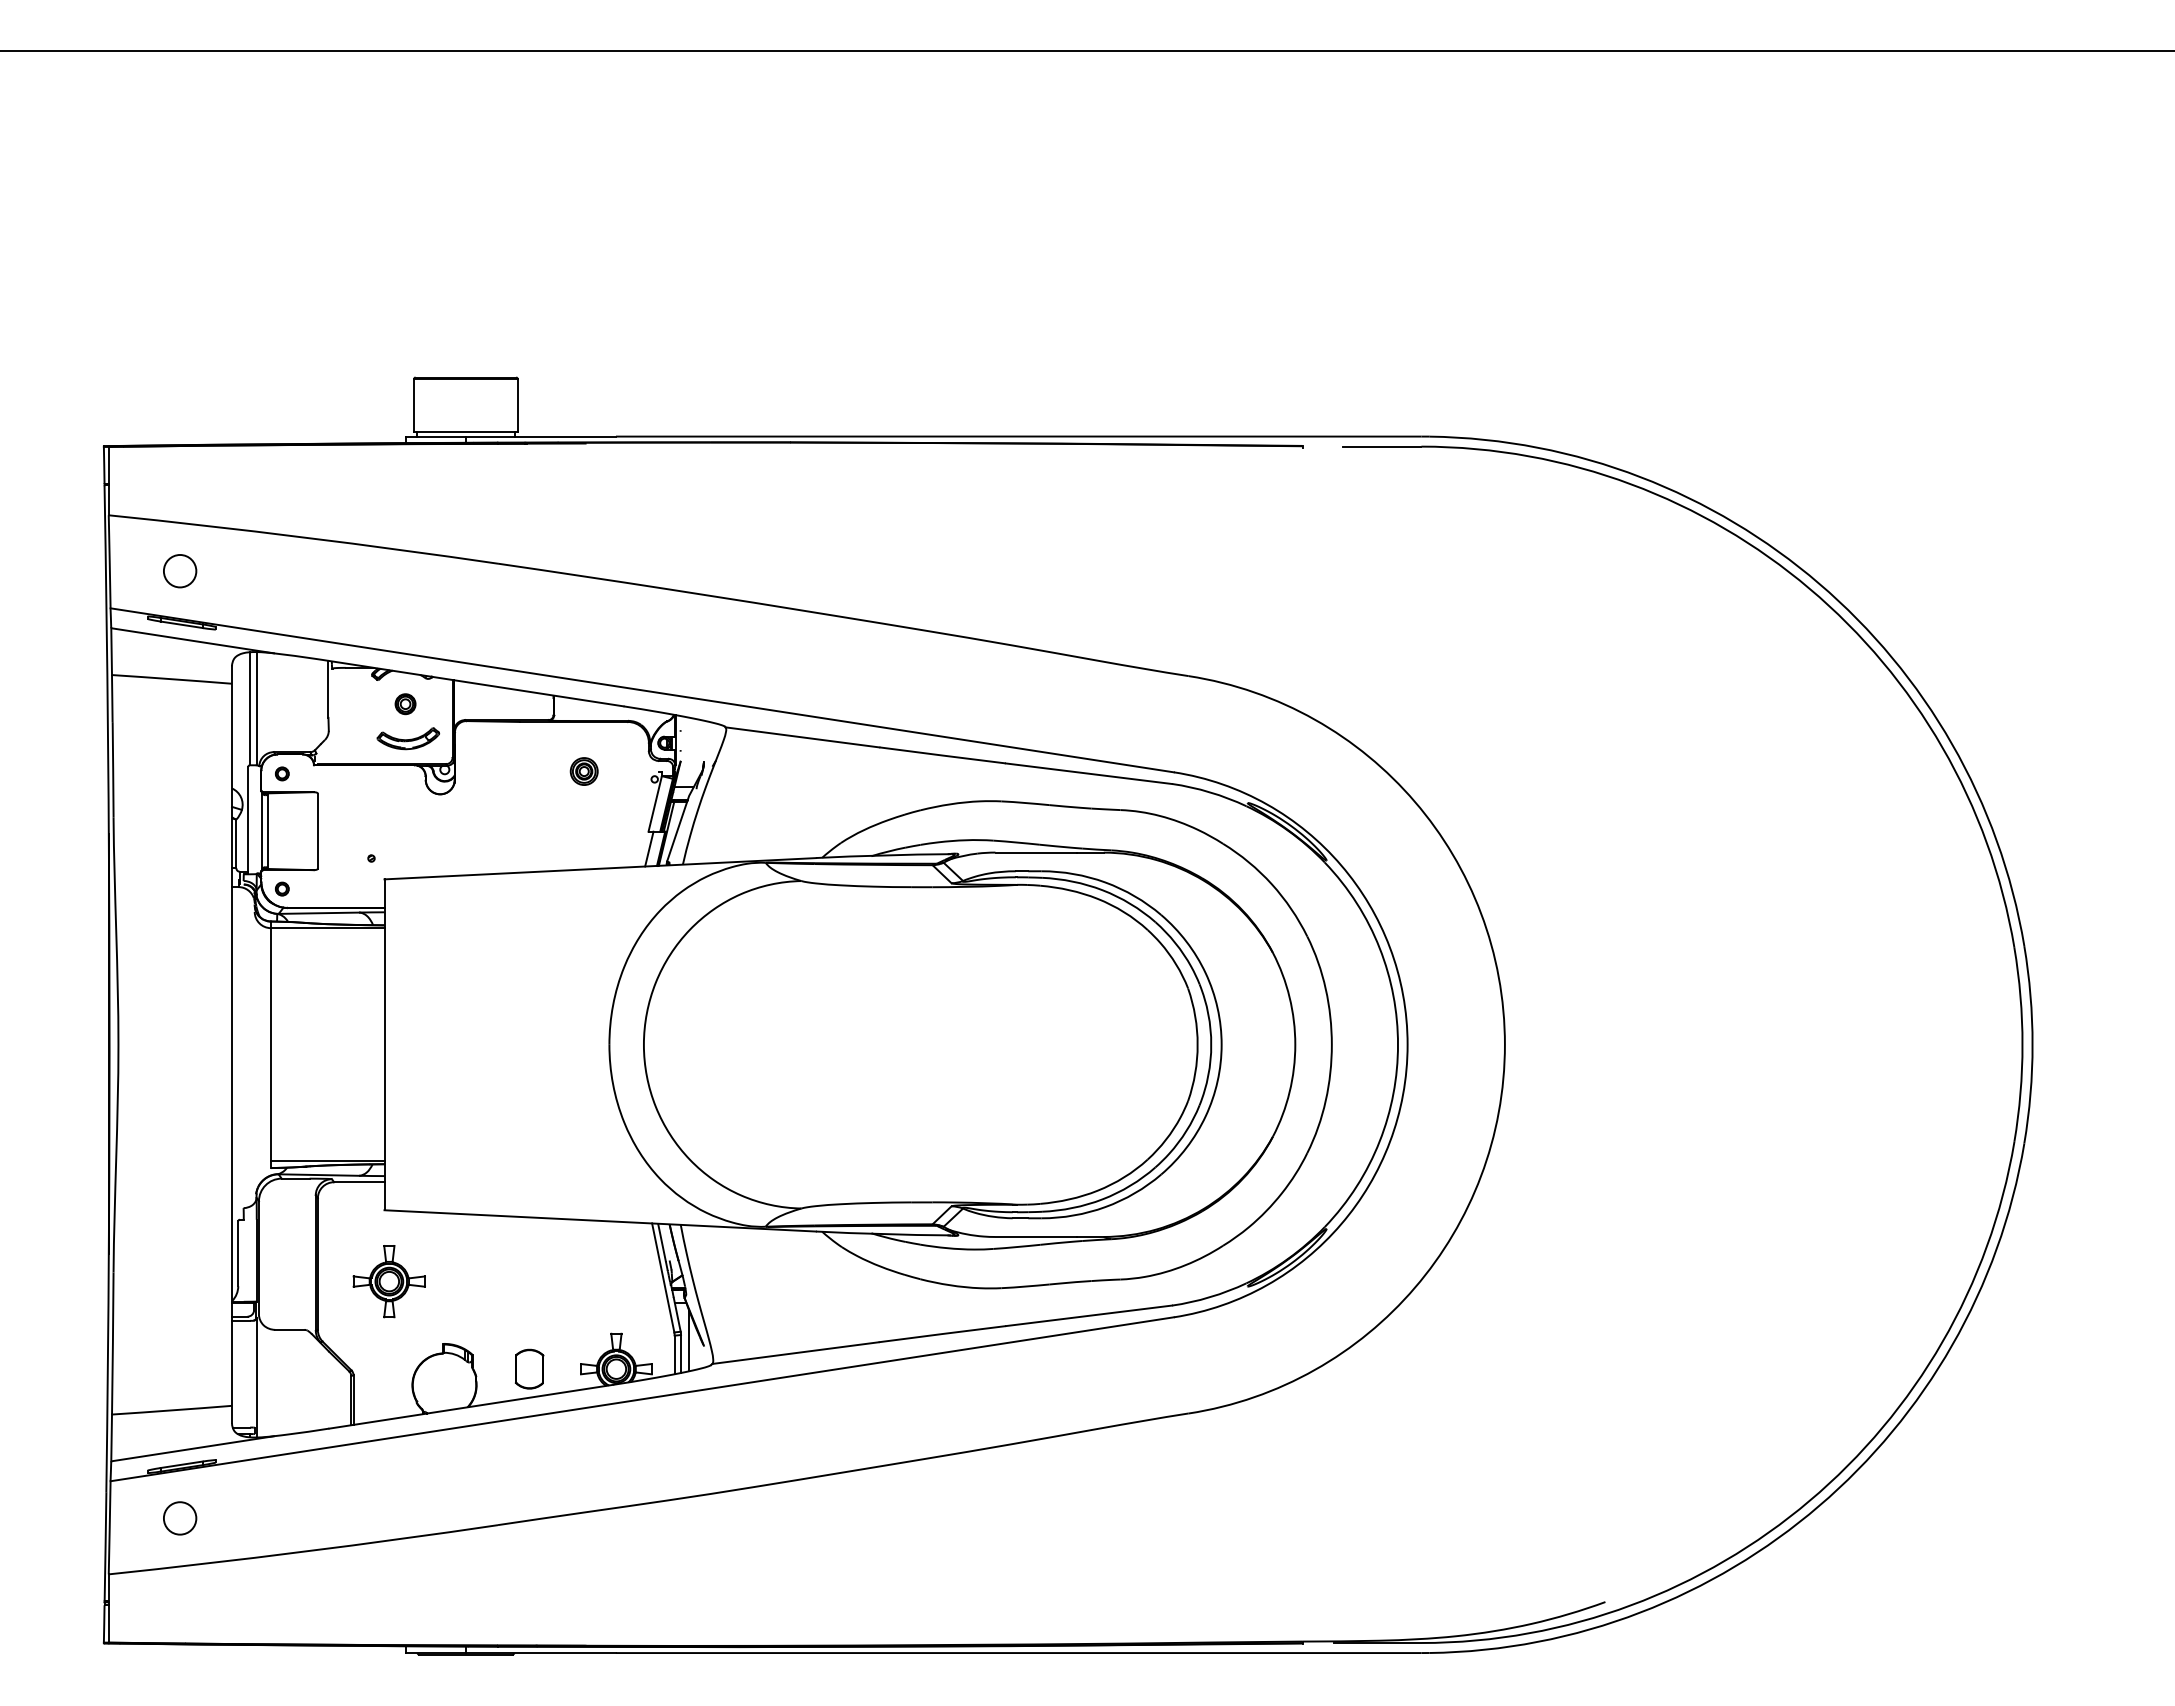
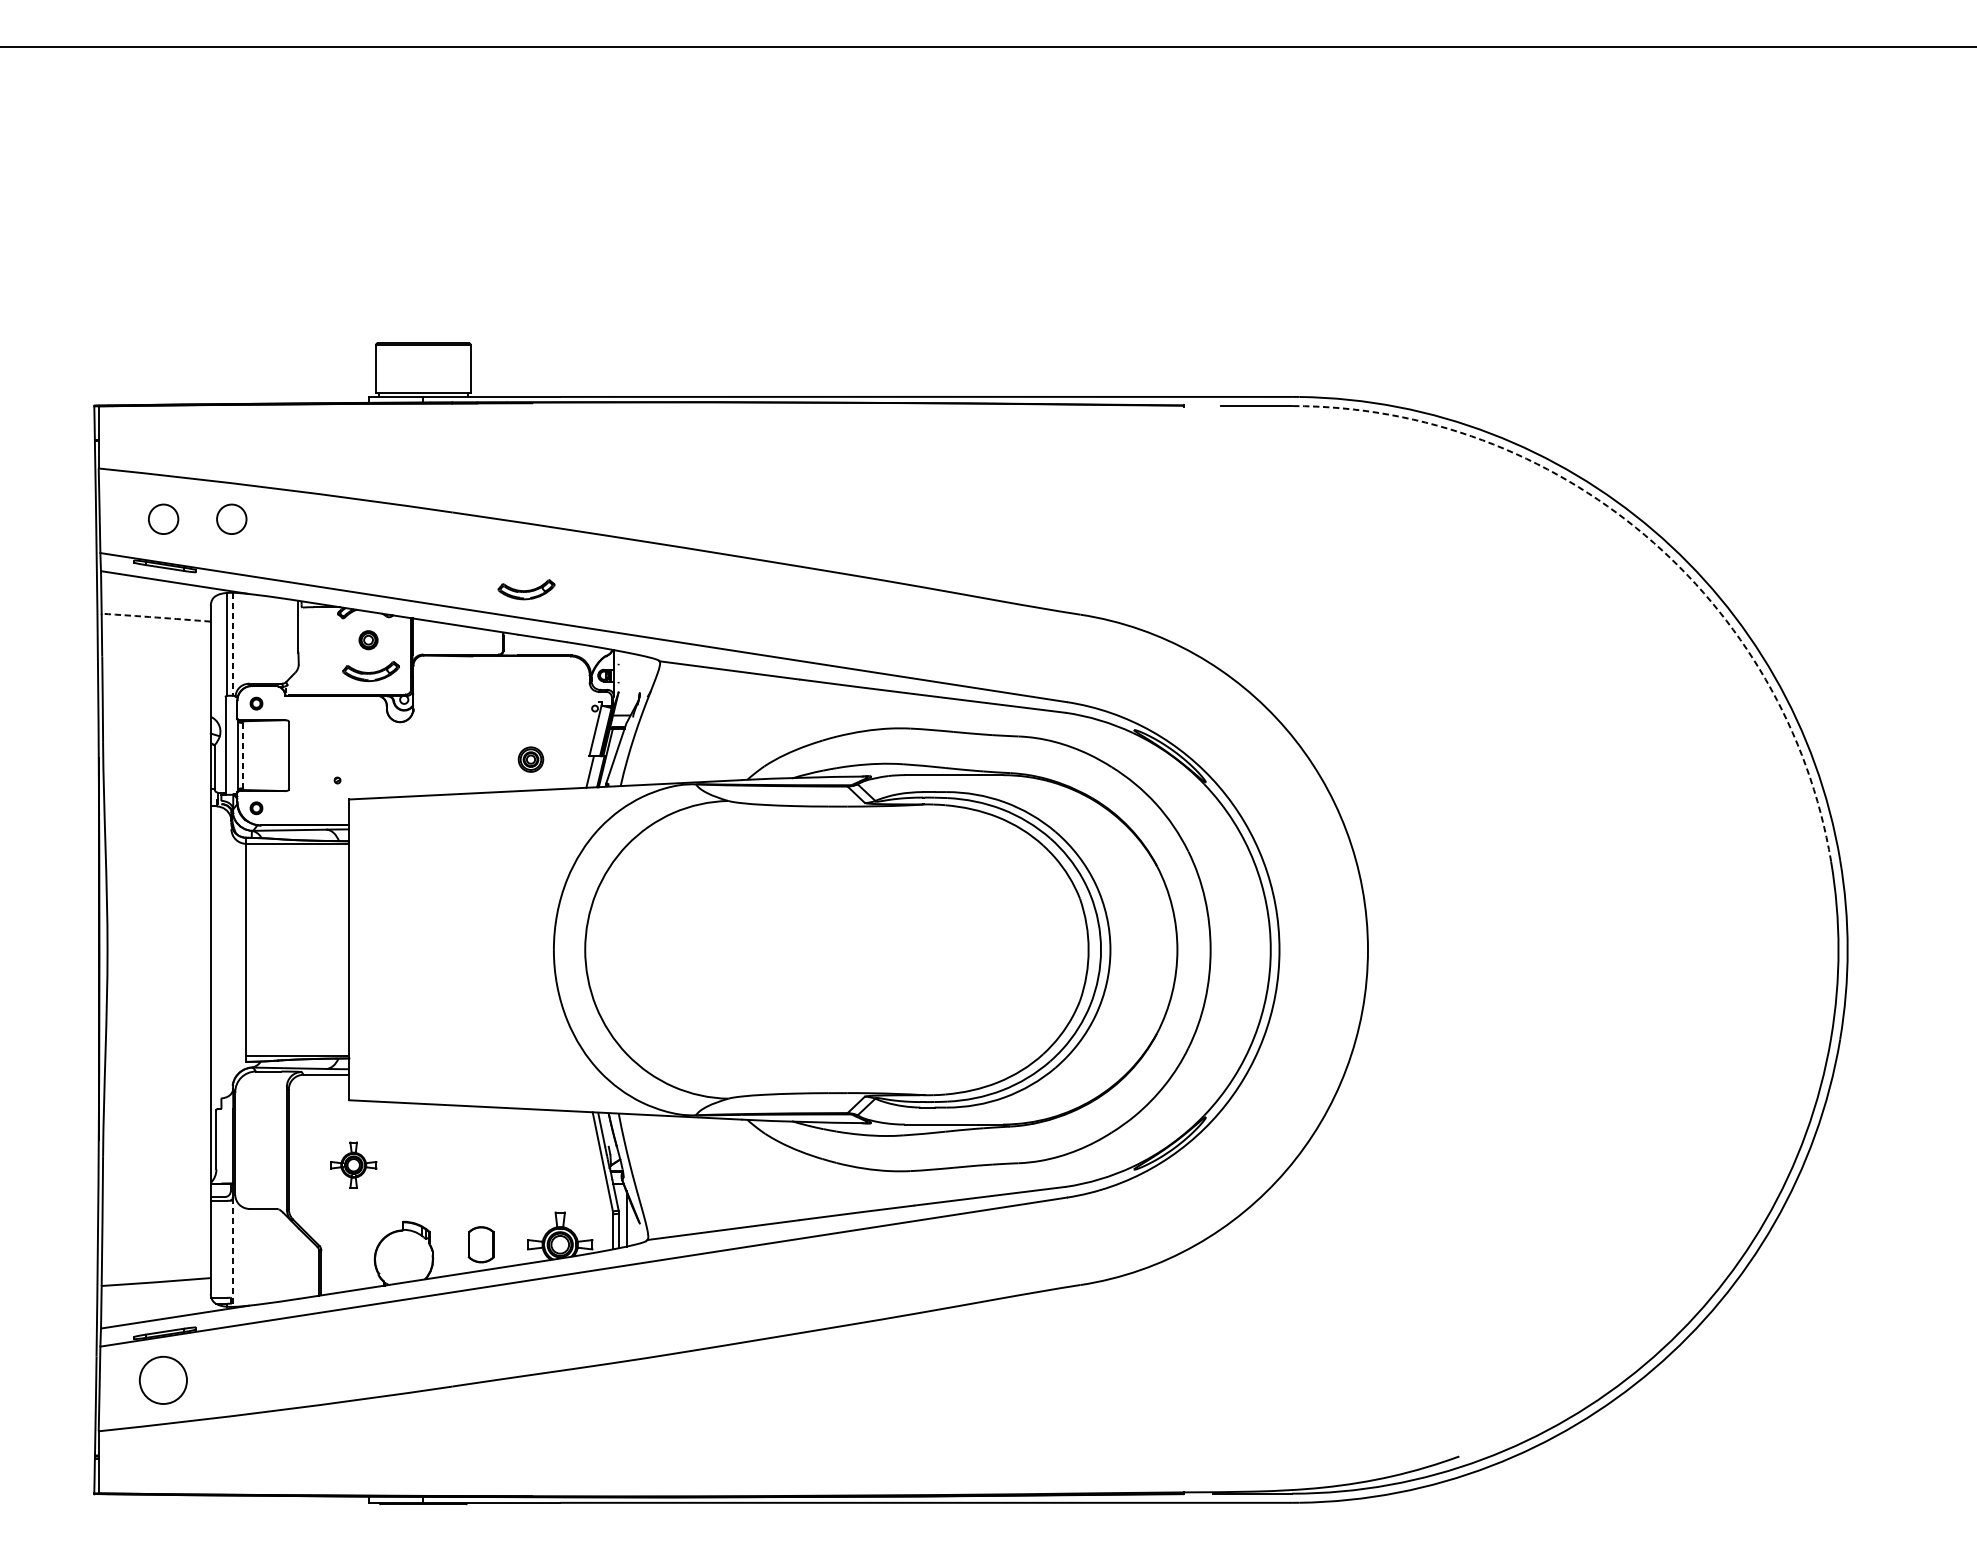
circle: (255, 571) -> (232, 519), added
arc: (1809, 588) -> (1644, 535), solid -> dashed
part: (579, 648) -> (526, 589), added
arc: (172, 679) -> (156, 617), solid -> dashed
line: (256, 708) -> (233, 644), solid -> dashed
part: (583, 771) -> (530, 759), moved
line: (267, 831) -> (243, 755), solid -> dashed
part: (388, 1281) -> (353, 1165), size x0.7
line: (256, 1377) -> (233, 1252), solid -> dashed
circle: (180, 1518) -> (163, 1380), size x1.6

